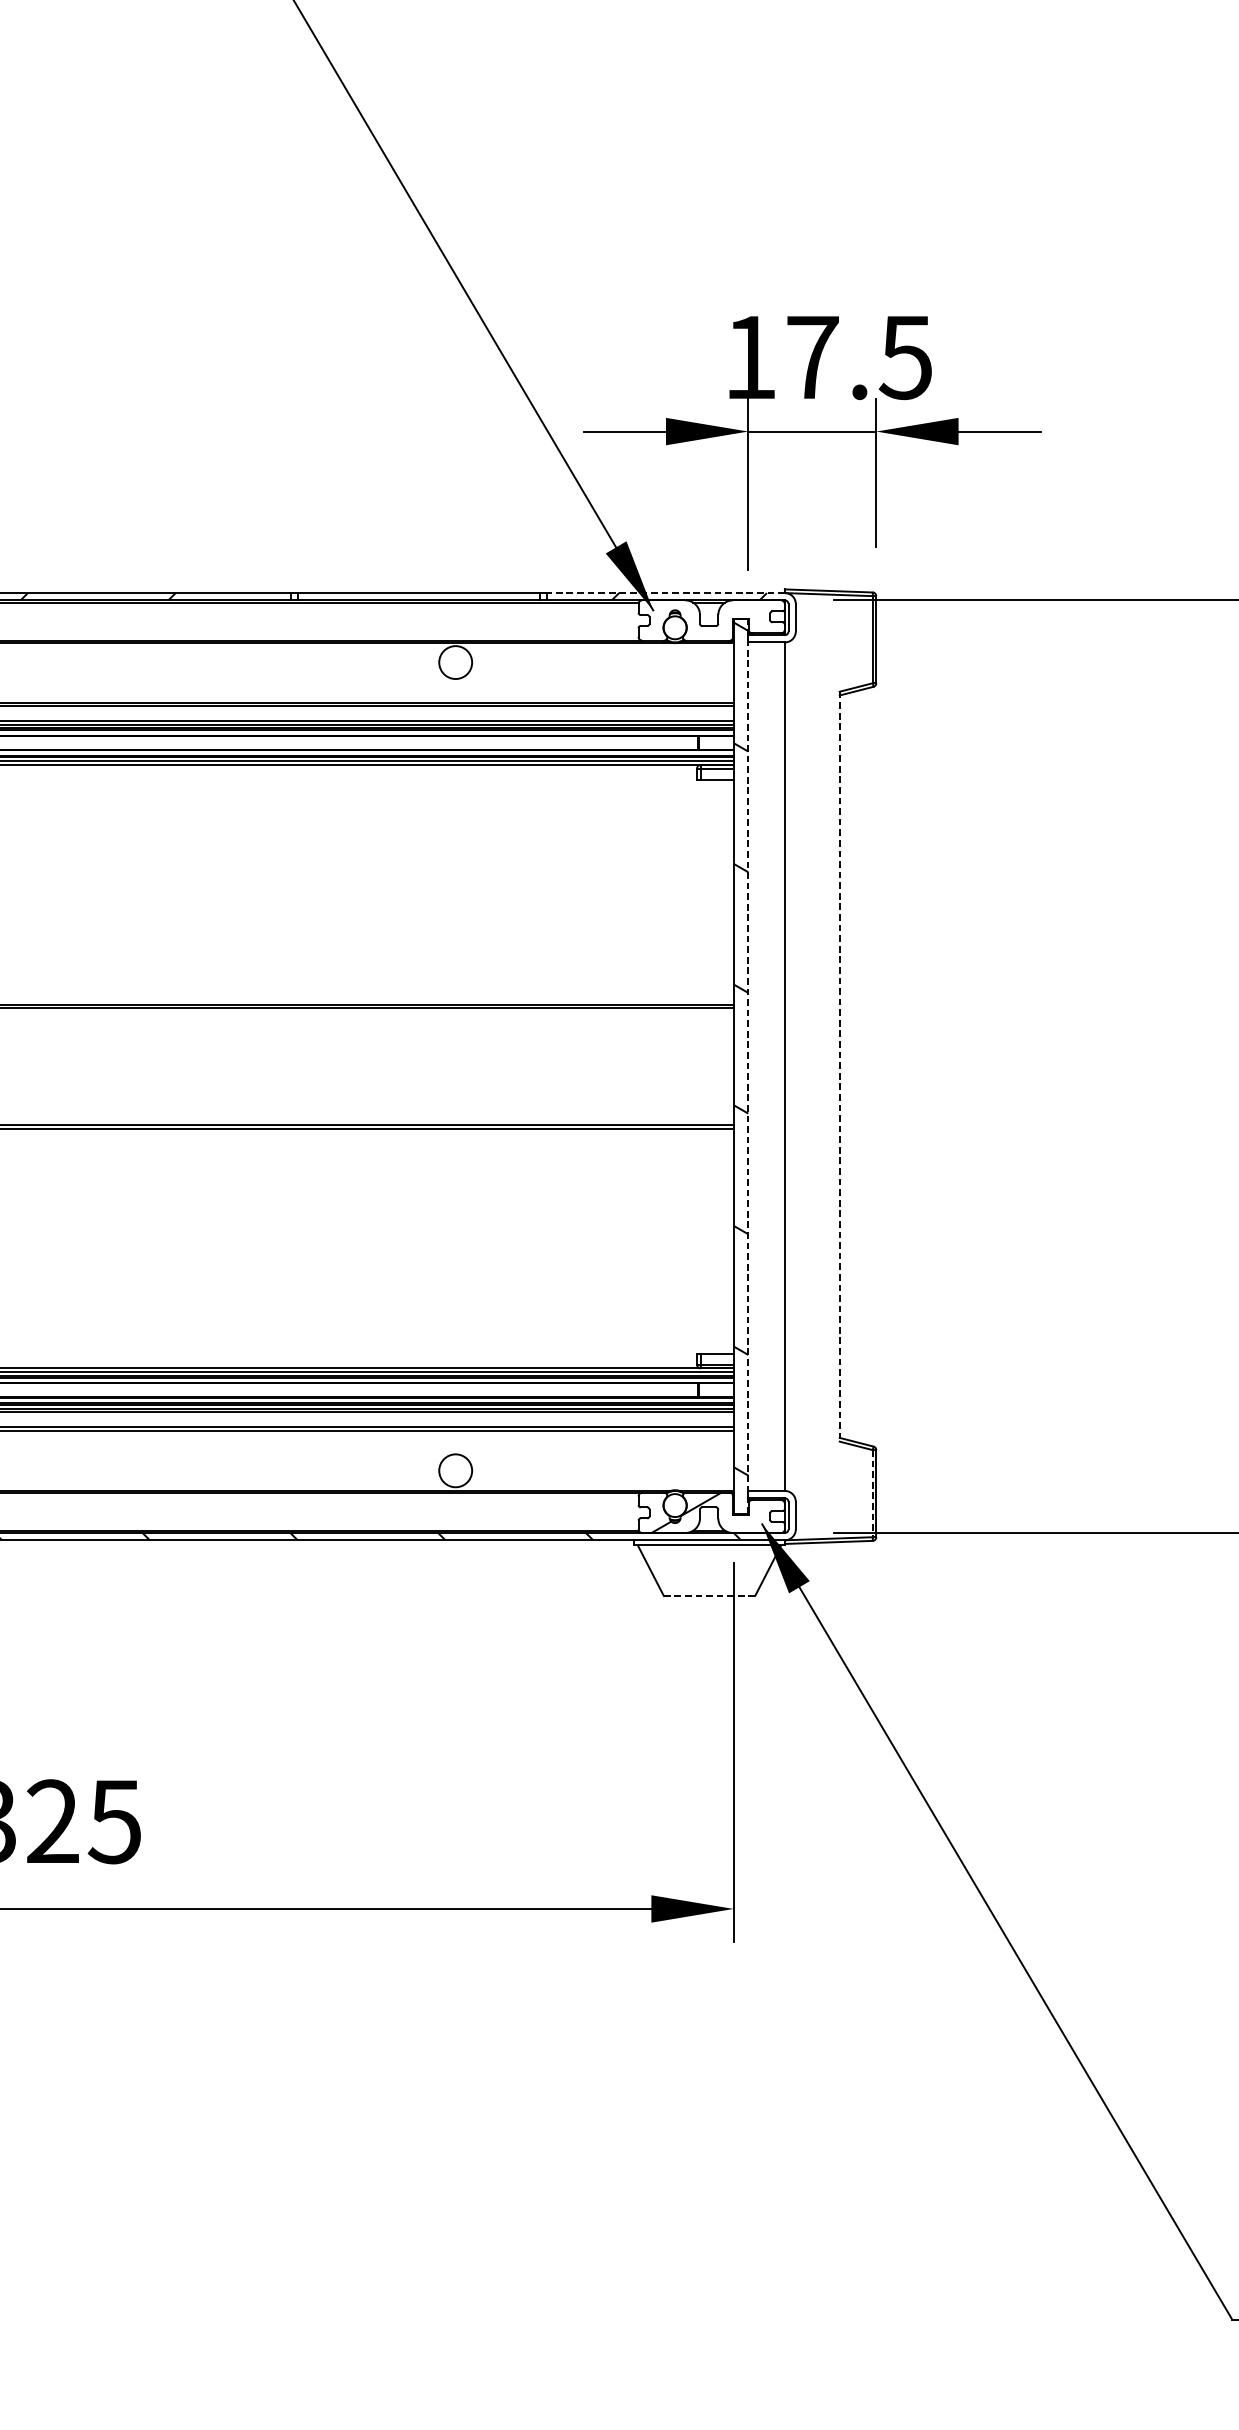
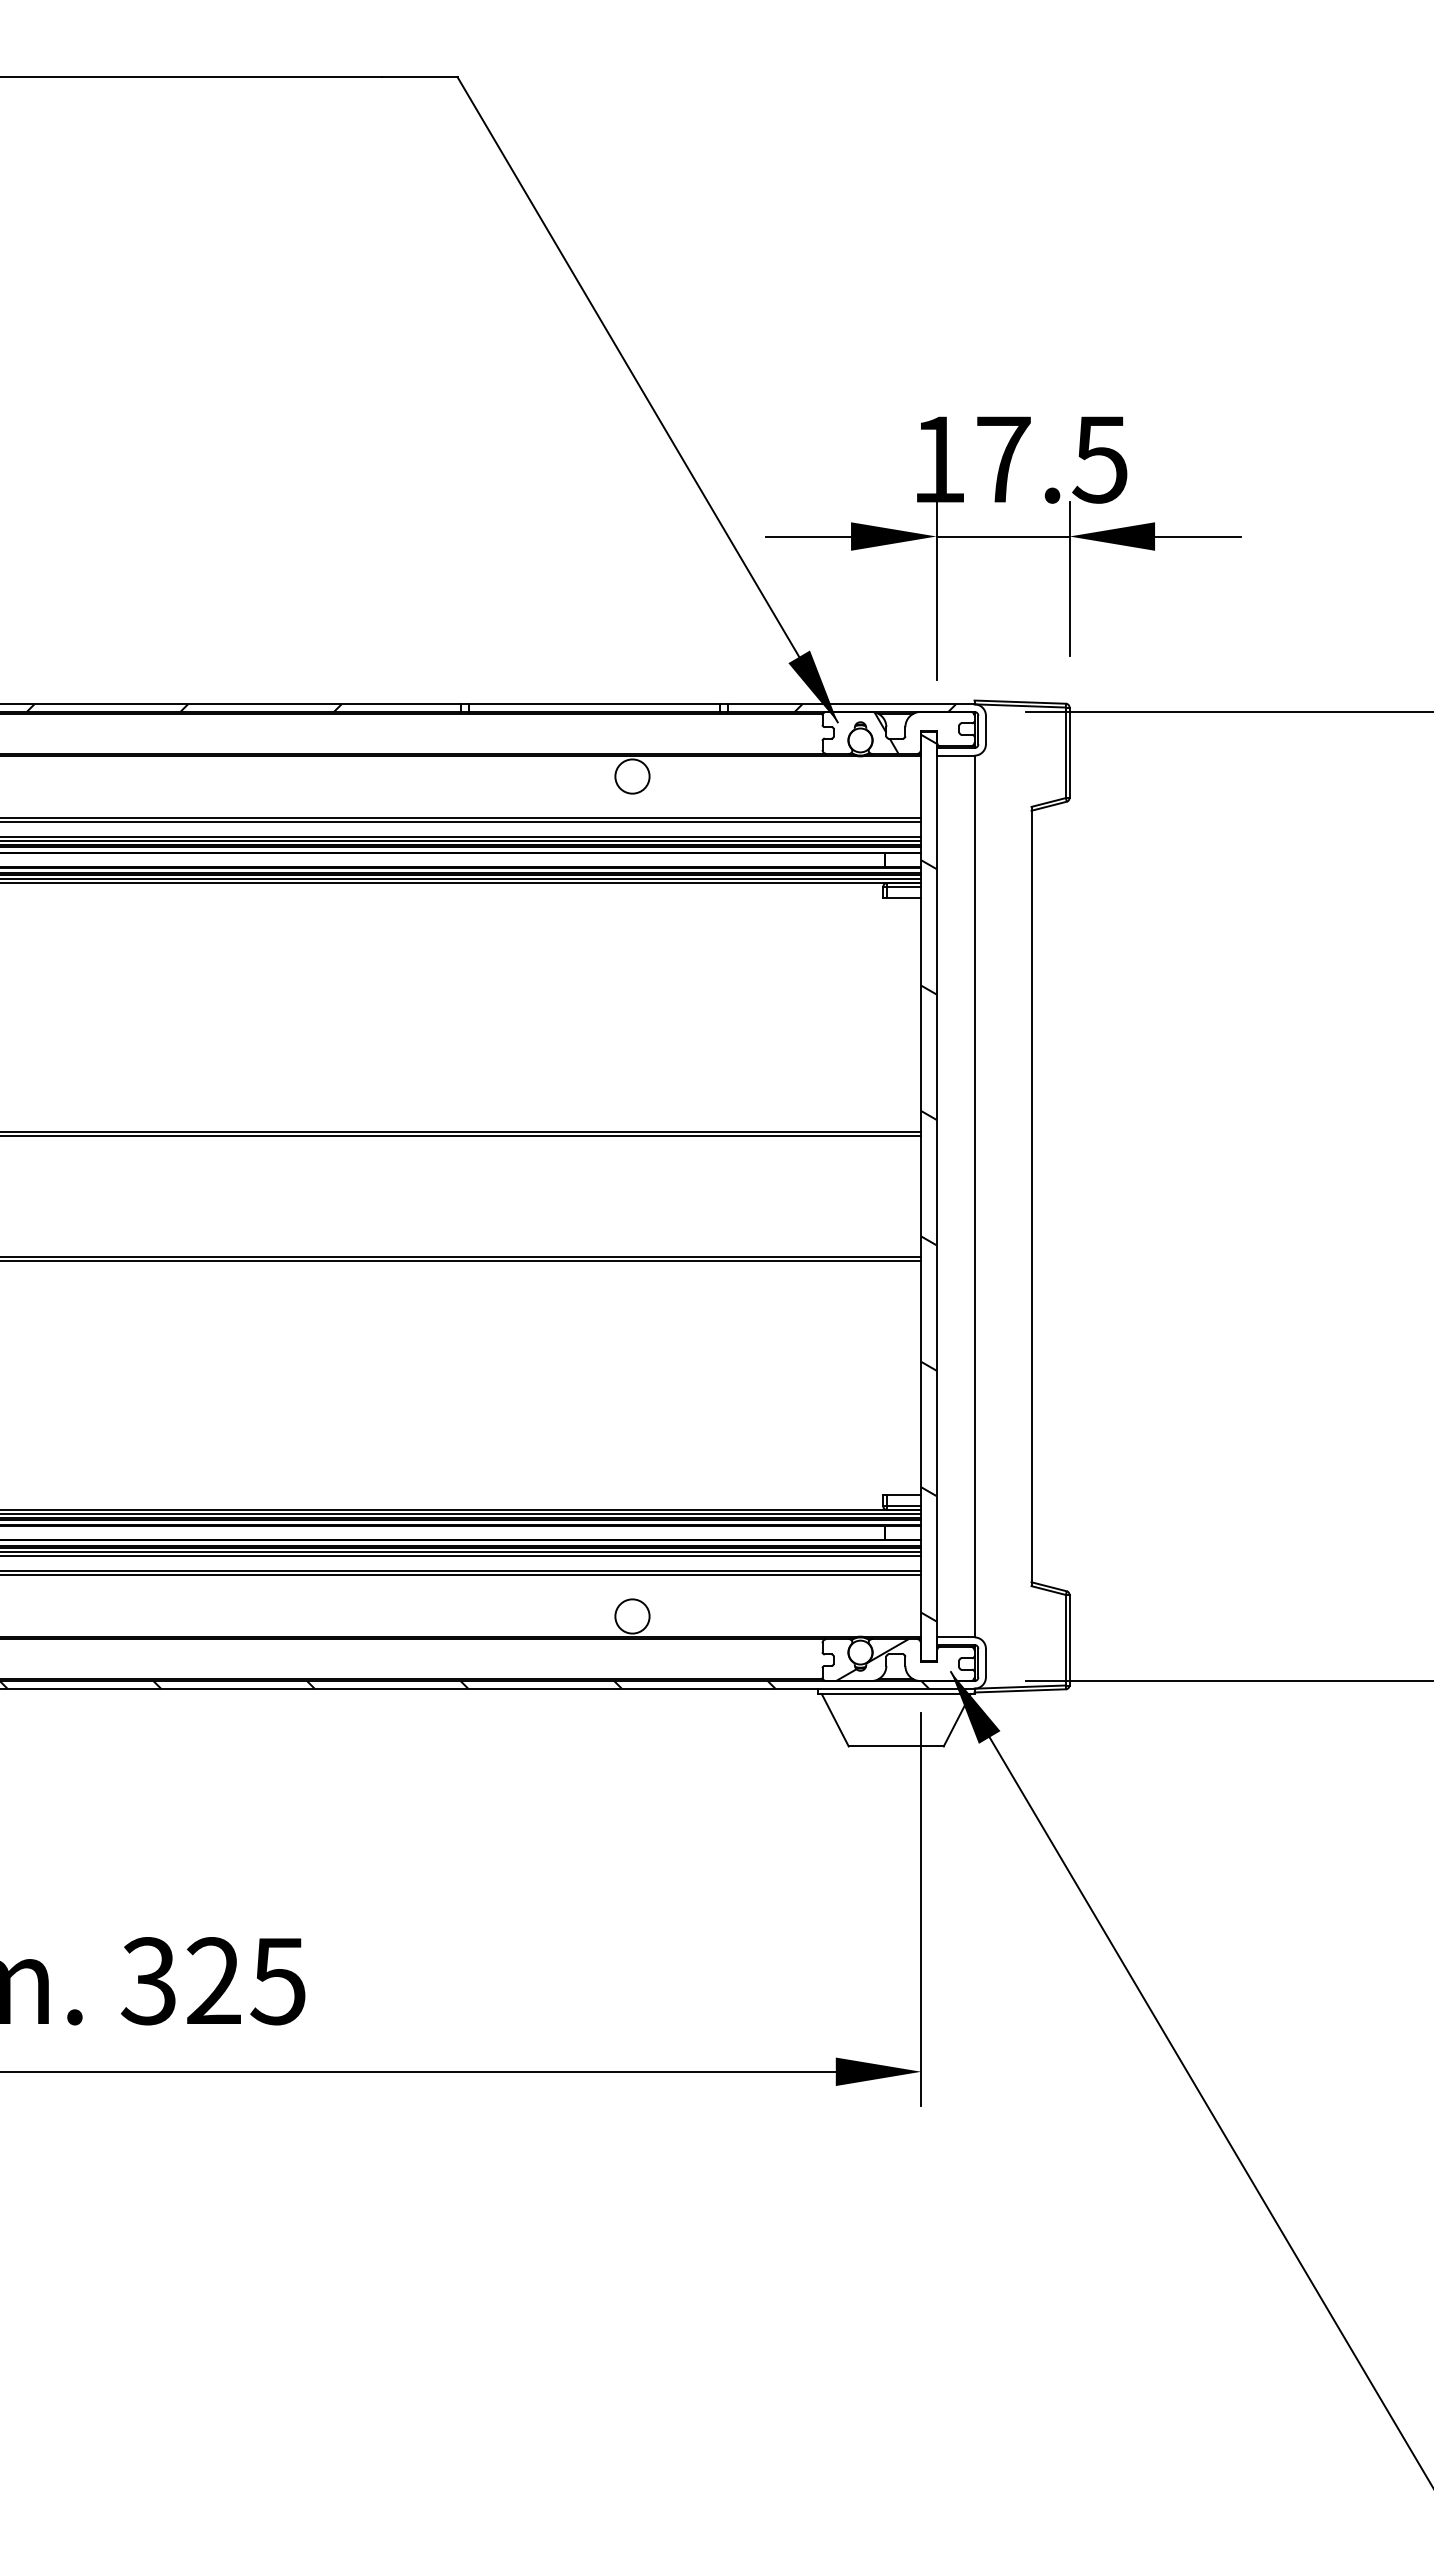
line: (666, 593) -> (851, 704), dashed -> solid
hatch: (700, 620) -> (886, 732), added
line: (748, 1066) -> (936, 1196), dashed -> solid
line: (839, 1066) -> (1031, 1196), dashed -> solid
line: (872, 1493) -> (1065, 1640), dashed -> solid
line: (709, 1595) -> (896, 1746), dashed -> solid

